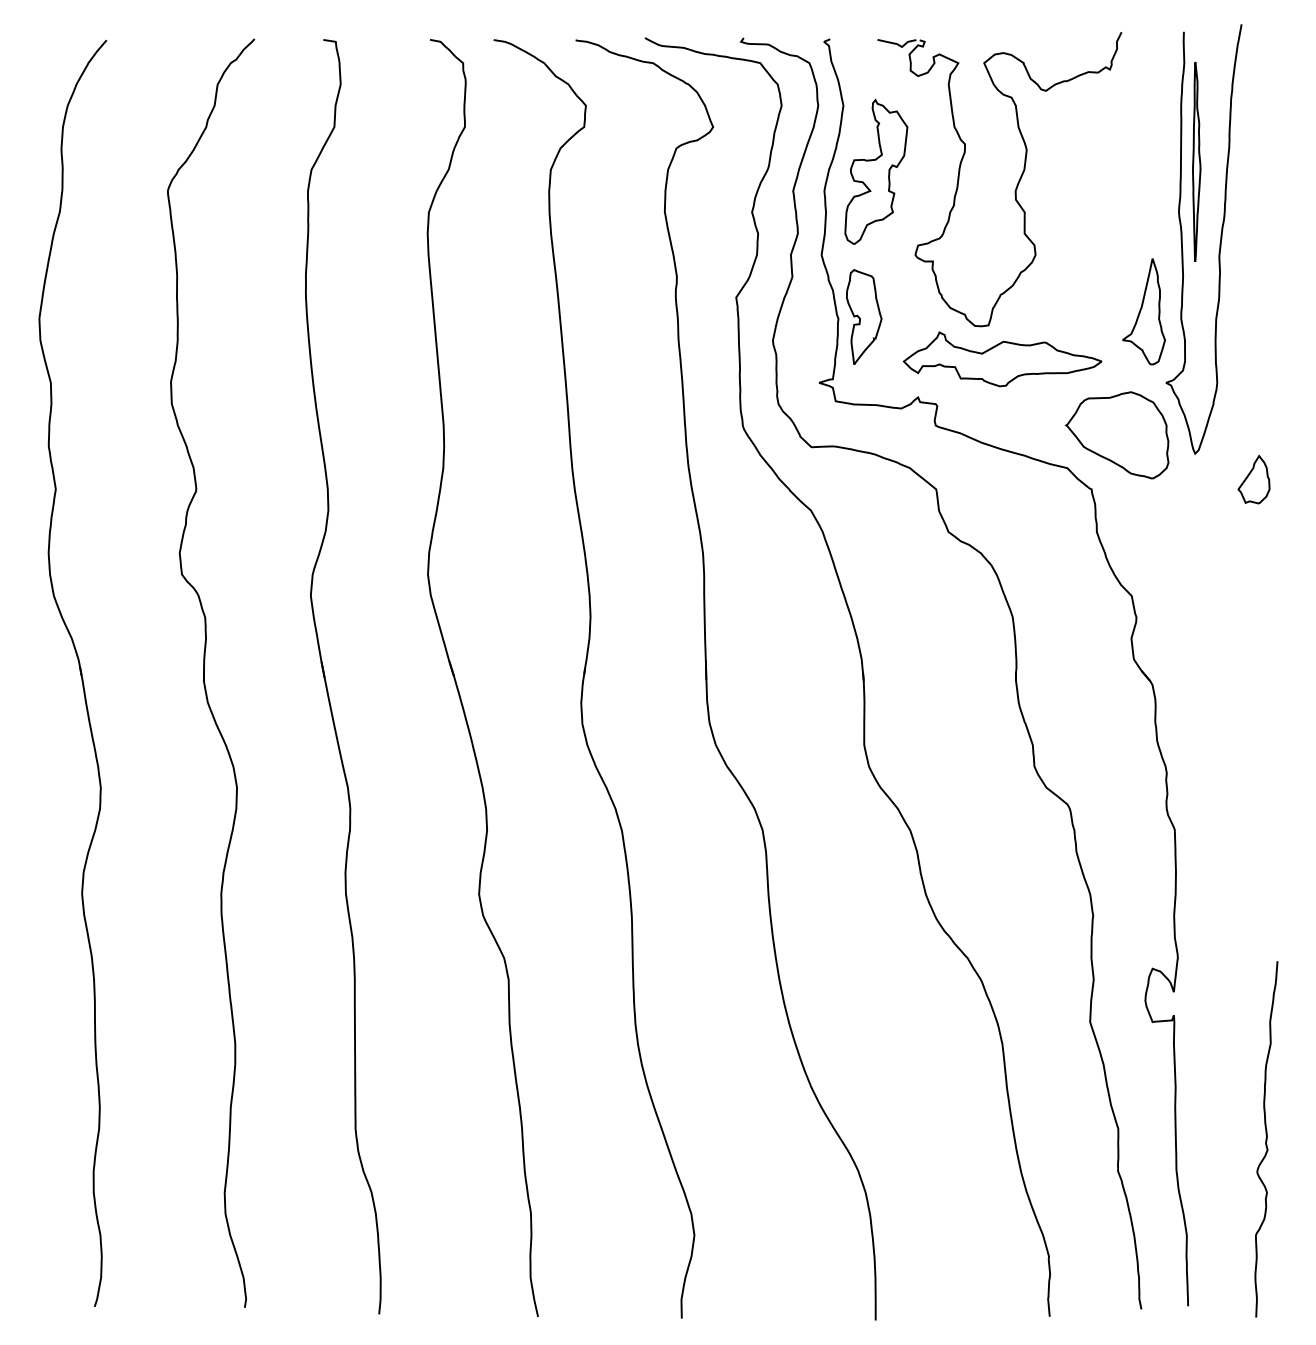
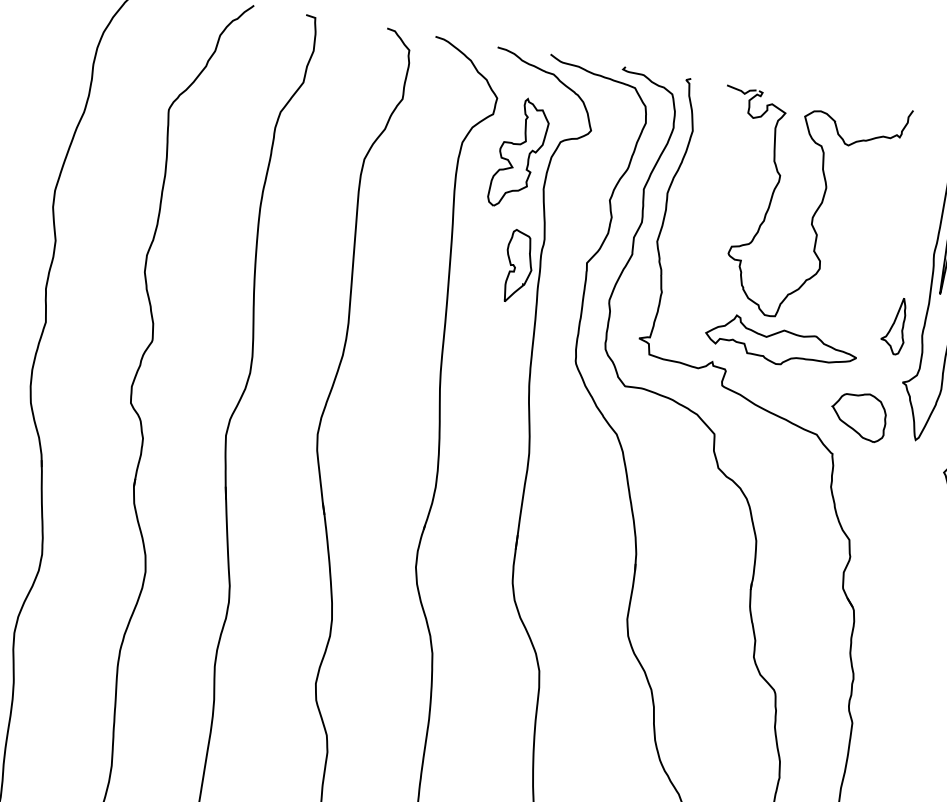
part: (876, 171) -> (519, 153), moved
part: (1143, 311) -> (894, 325), size x0.7
part: (864, 316) -> (518, 266), moved
part: (1116, 435) -> (858, 416), size x0.7

